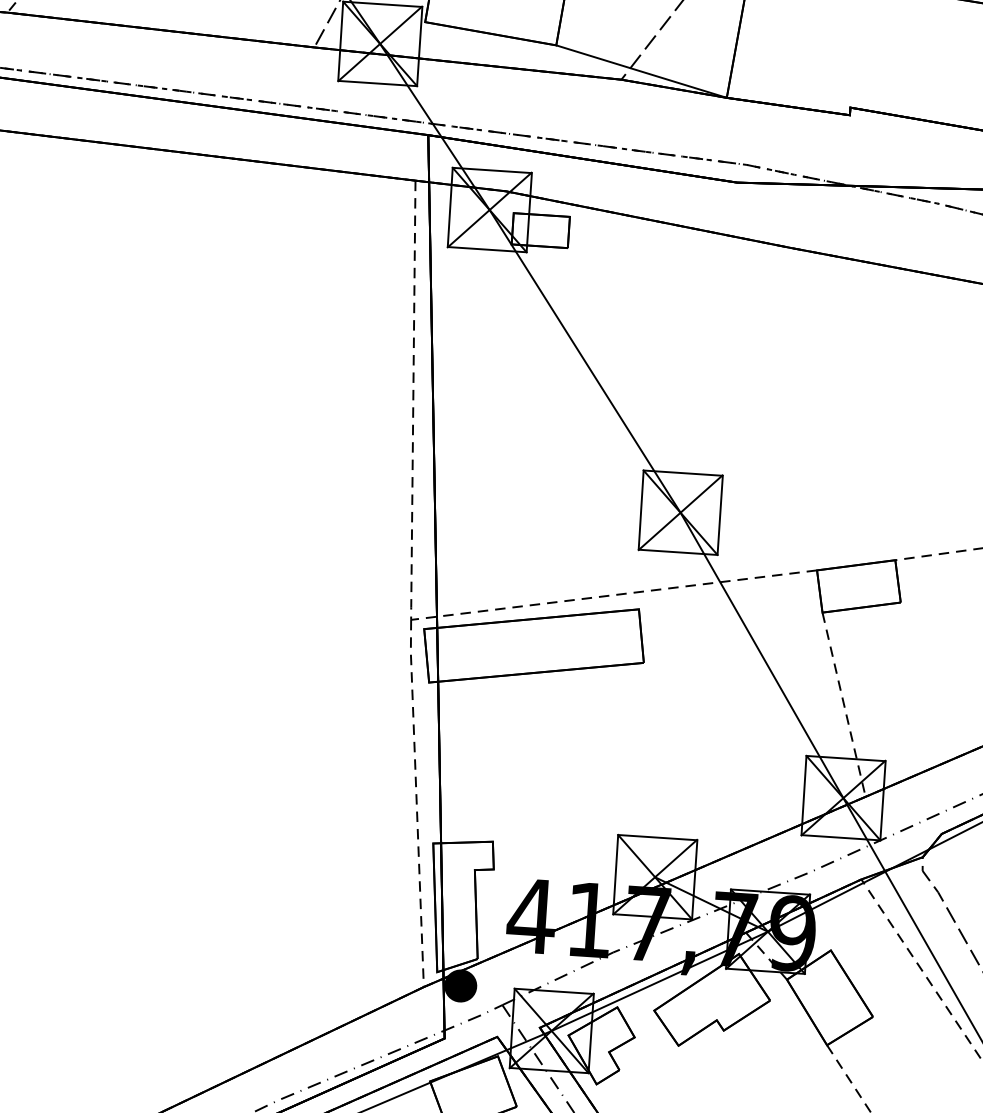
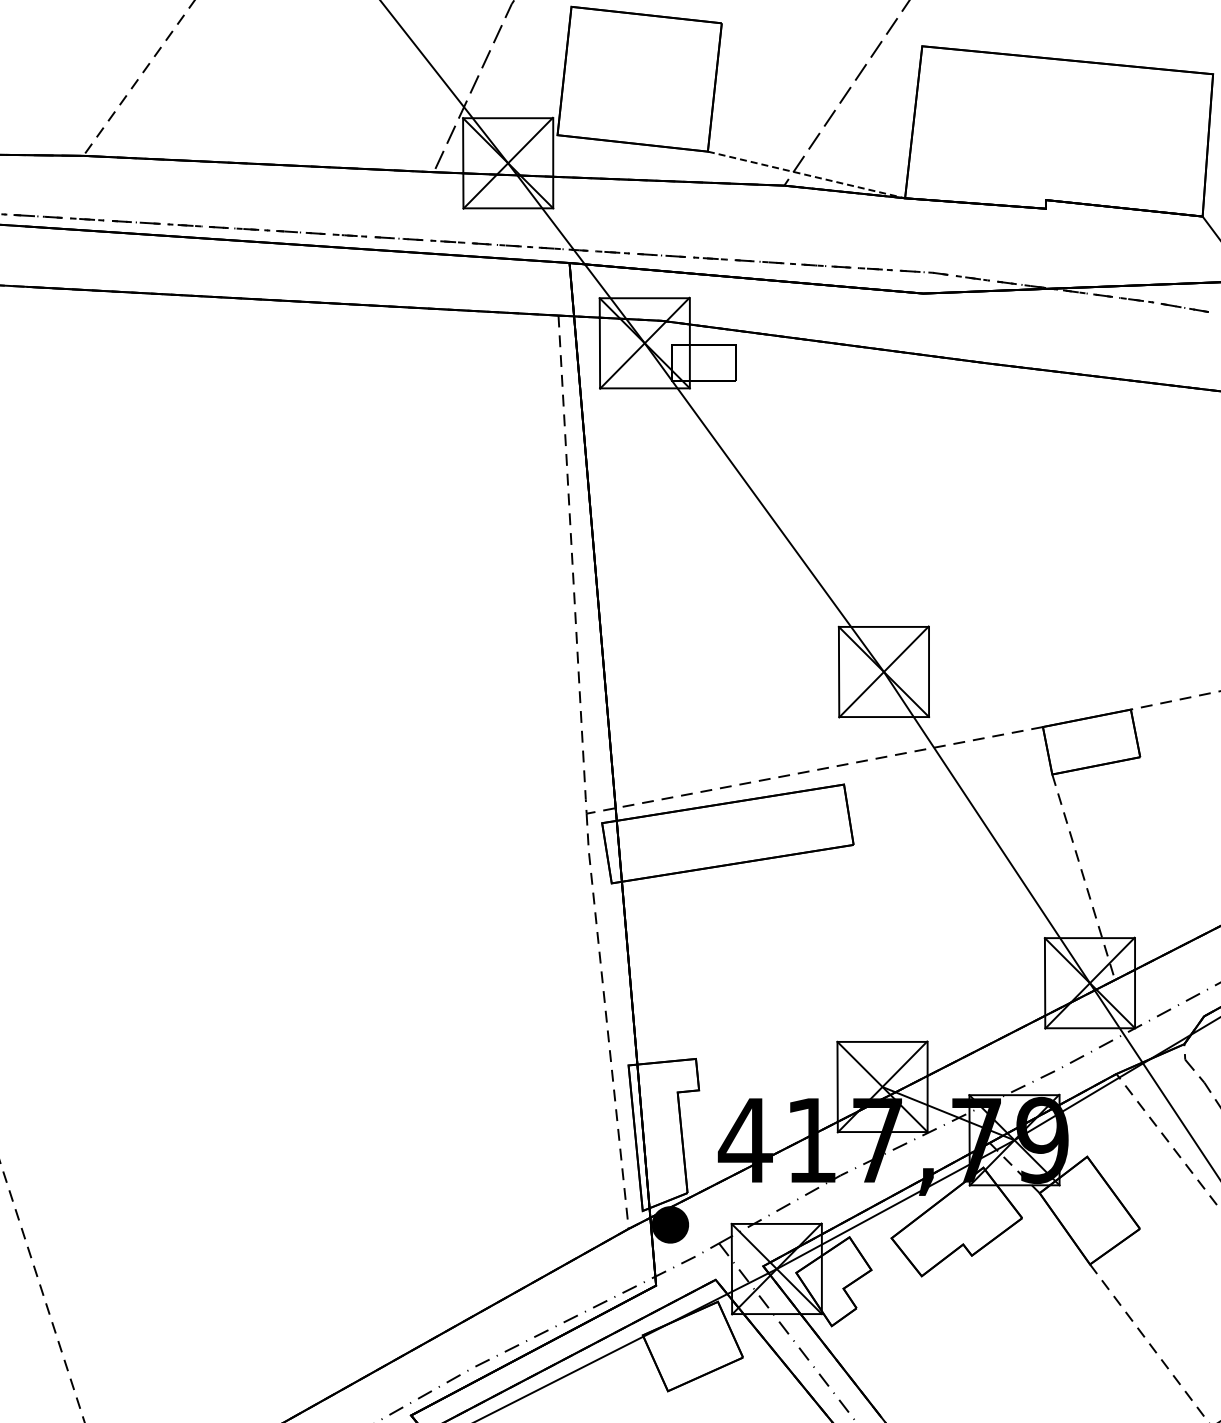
line: (641, 72) -> (806, 175), solid -> dashed

